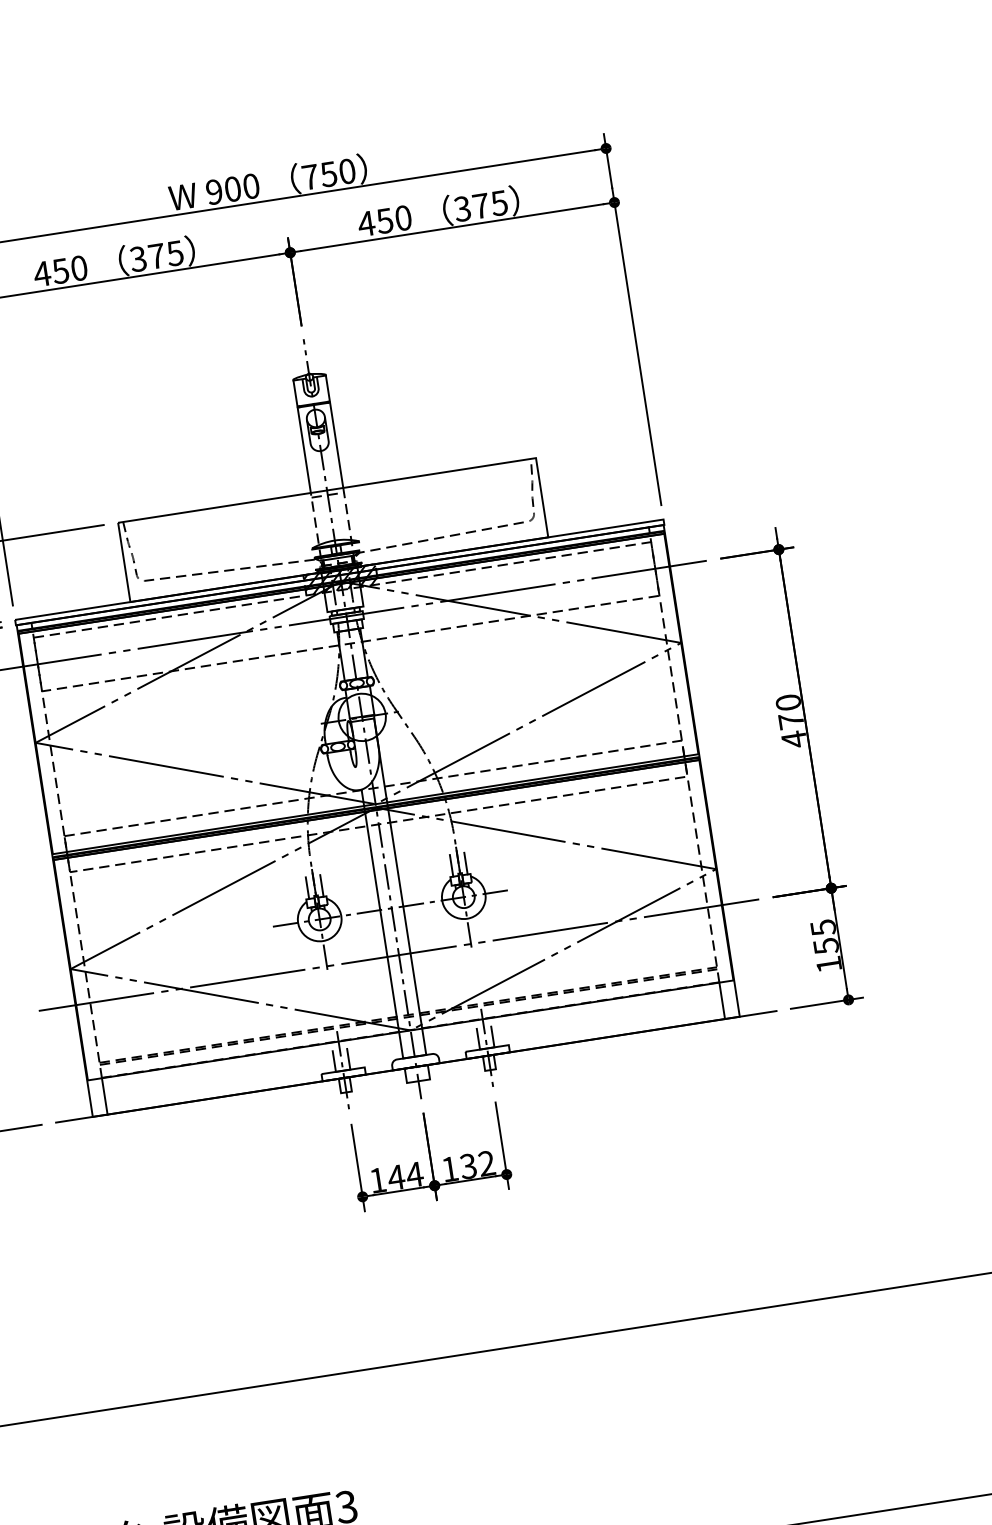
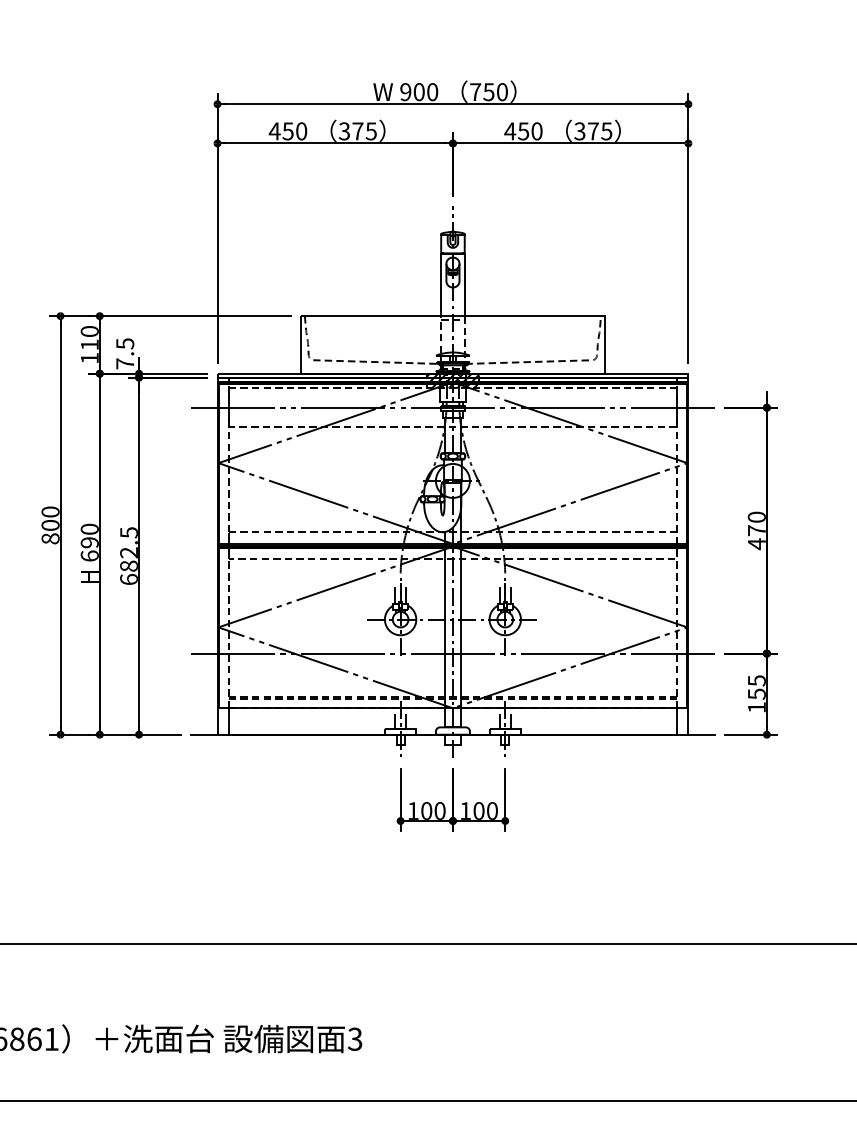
text: (477, 1164) -> (485, 810), 132 -> 100
text: (405, 1175) -> (433, 810), 144 -> 100

